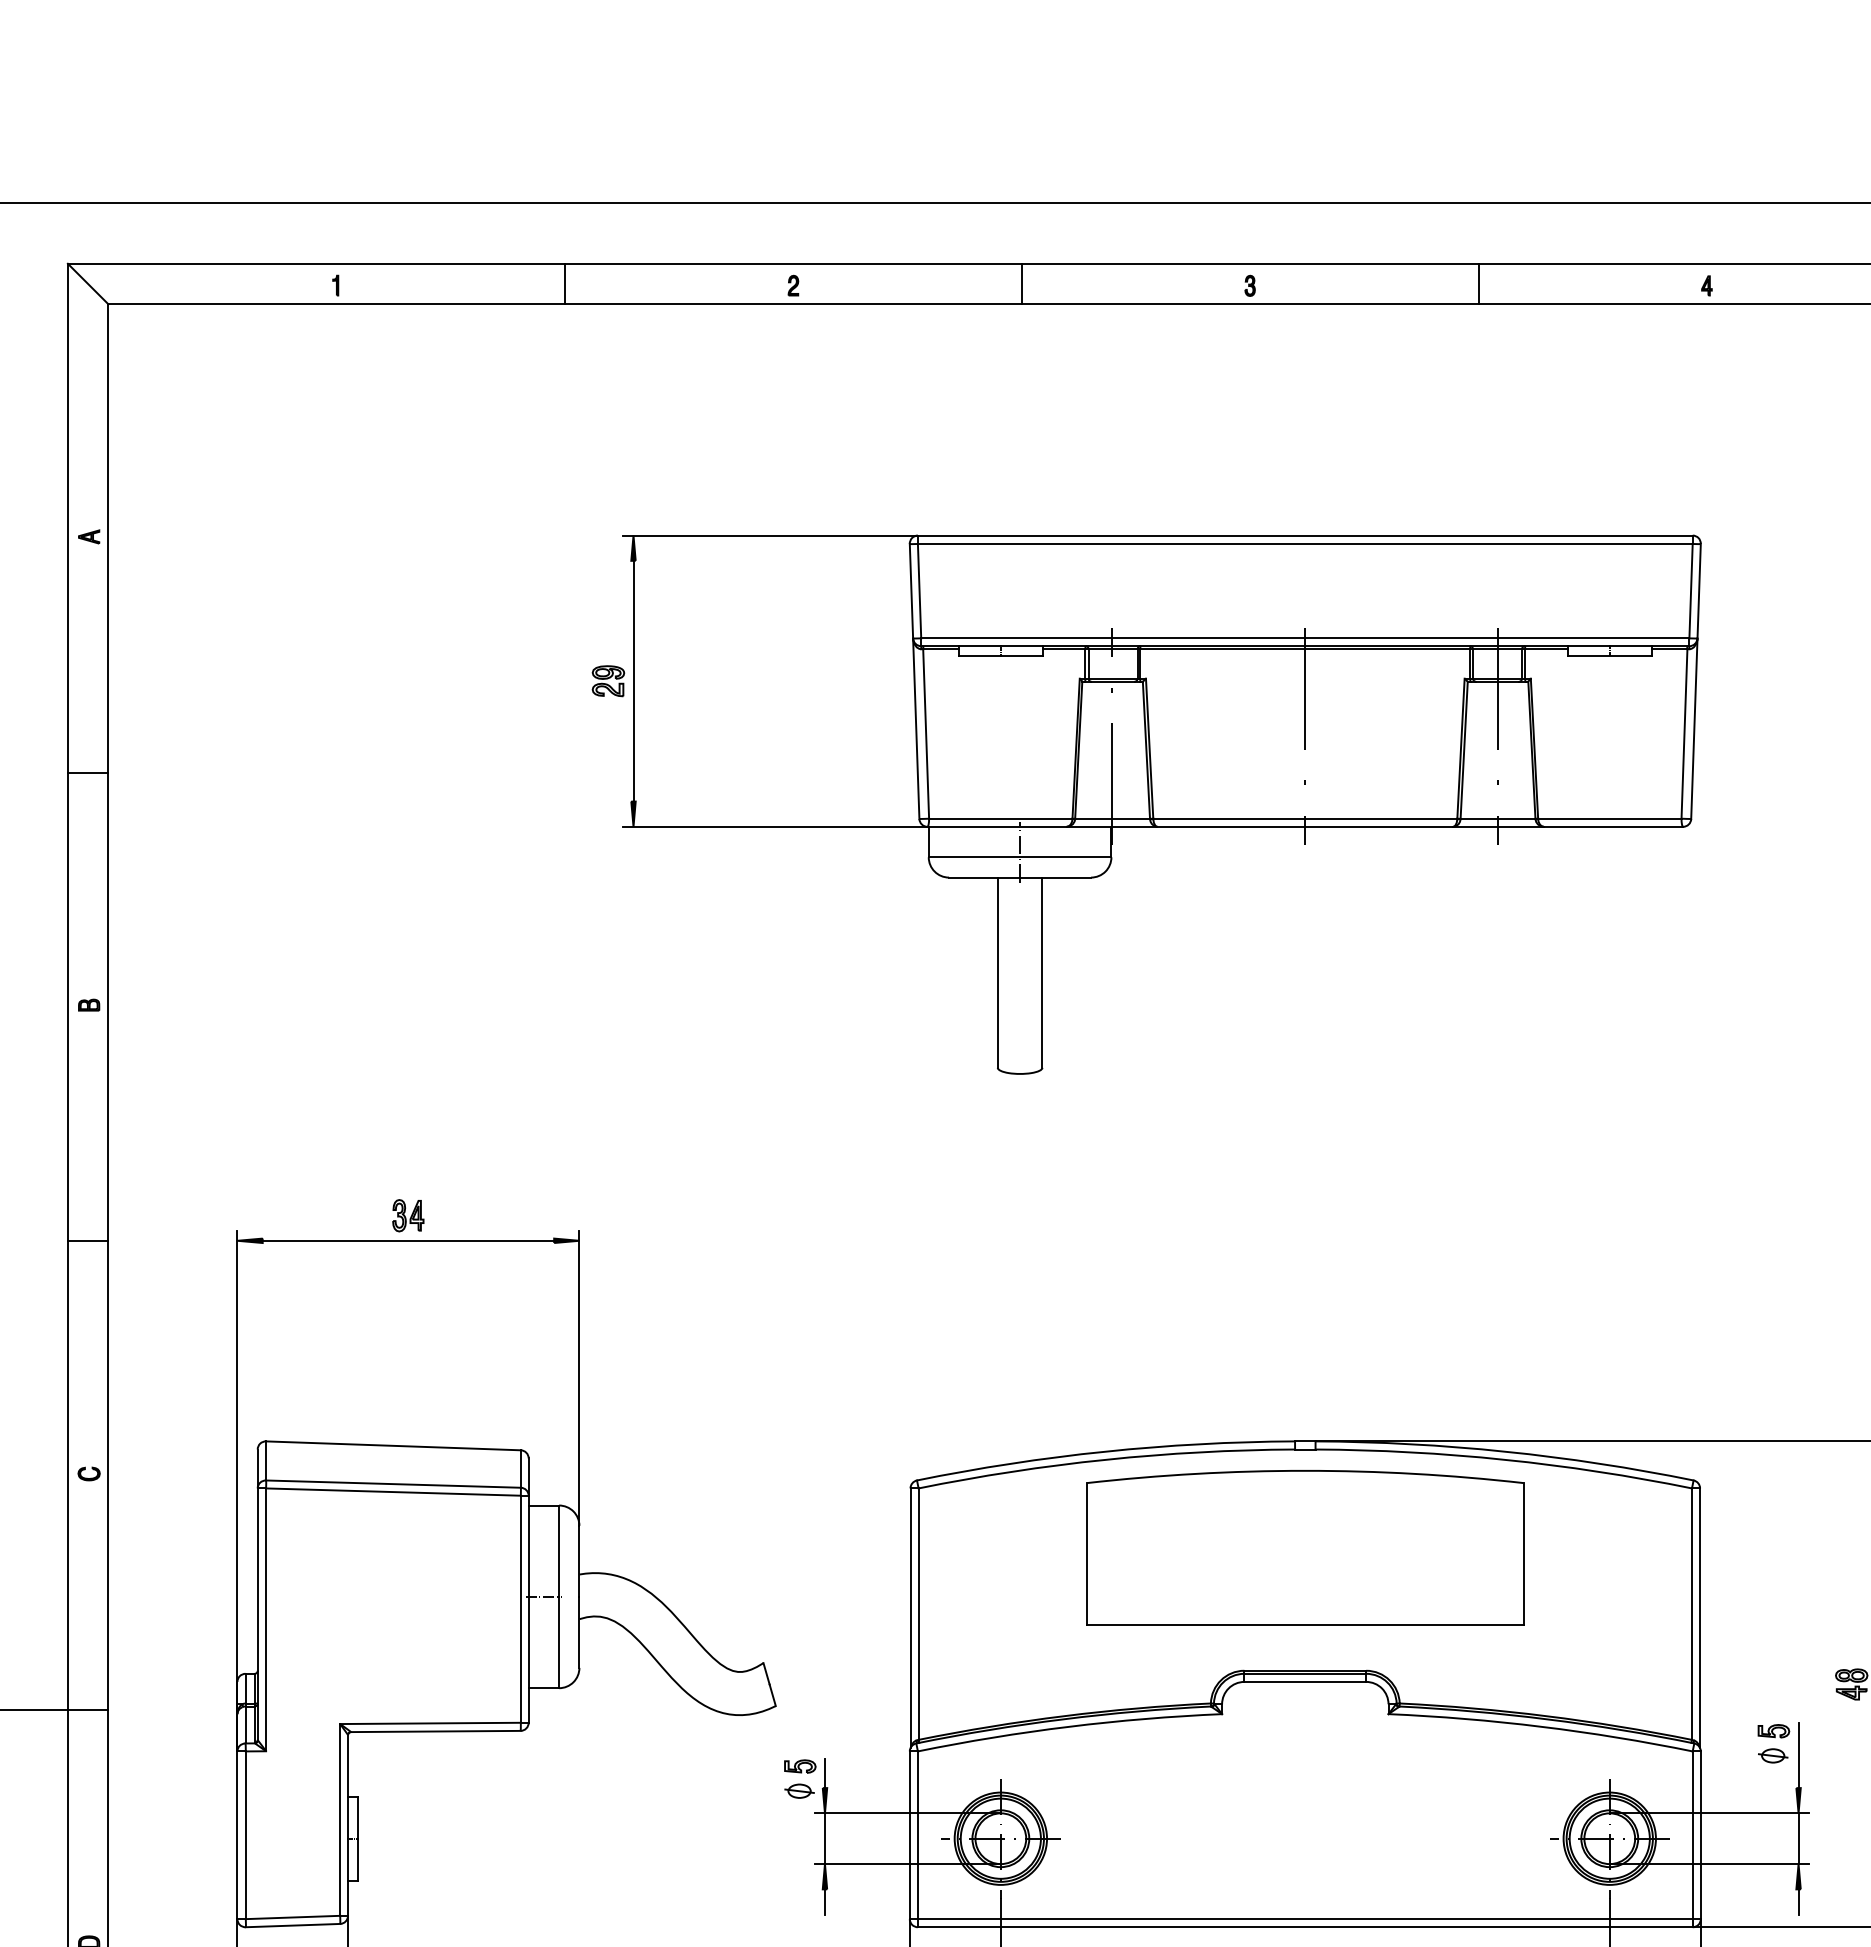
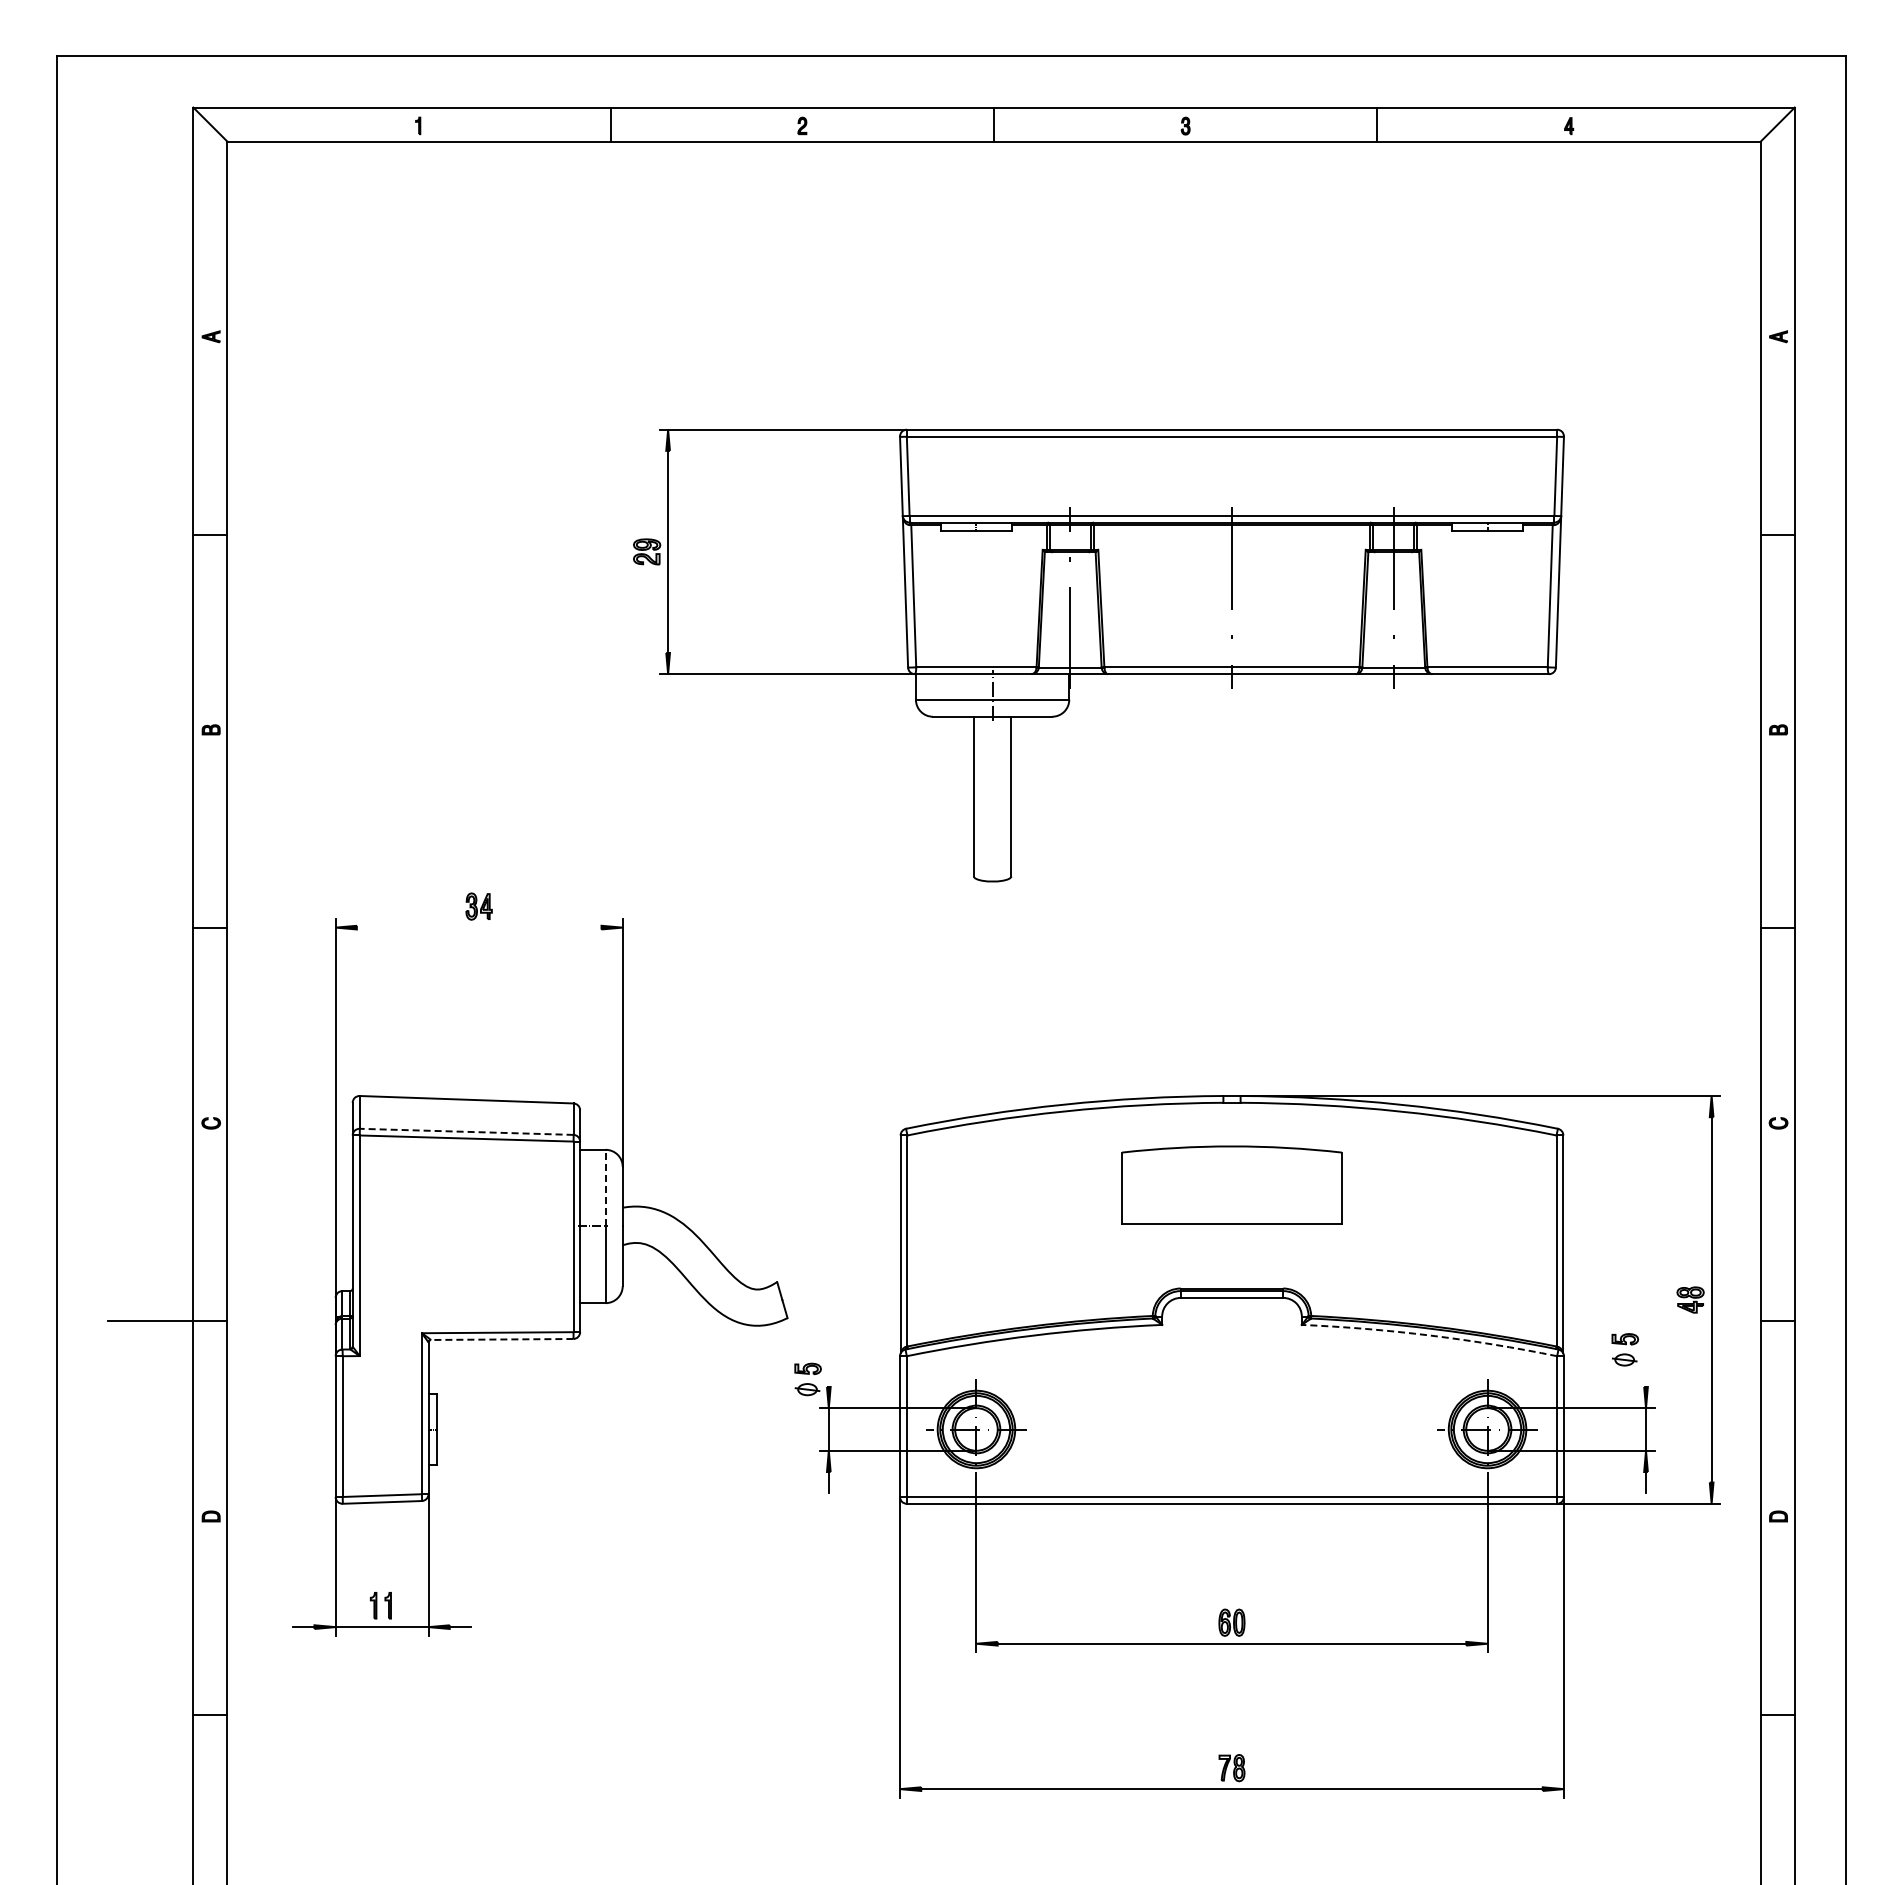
part: (1146, 804) -> (1098, 655), moved
line: (407, 1240) -> (478, 927), removed
line: (393, 1483) -> (466, 1131), solid -> dashed
part: (1304, 1546) -> (1231, 1184), size x0.6
line: (558, 1550) -> (605, 1187), solid -> dashed
arc: (1541, 1726) -> (1430, 1335), solid -> dashed
line: (434, 1731) -> (501, 1339), solid -> dashed
line: (1799, 1755) -> (1646, 1359), removed
line: (824, 1773) -> (828, 1374), removed

